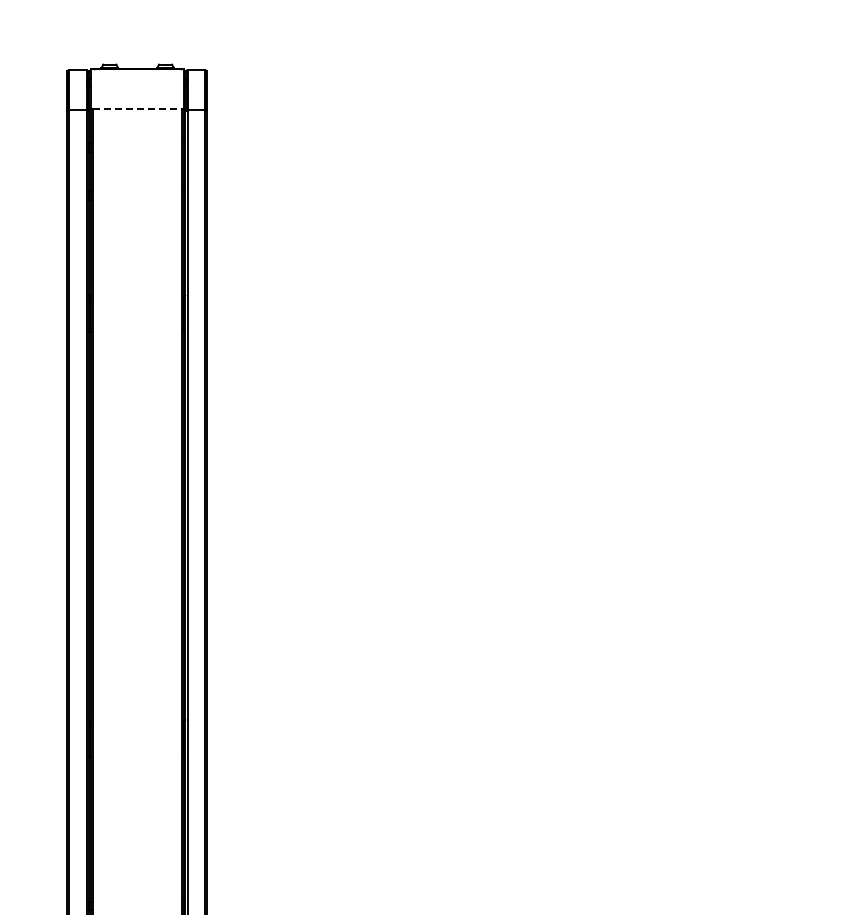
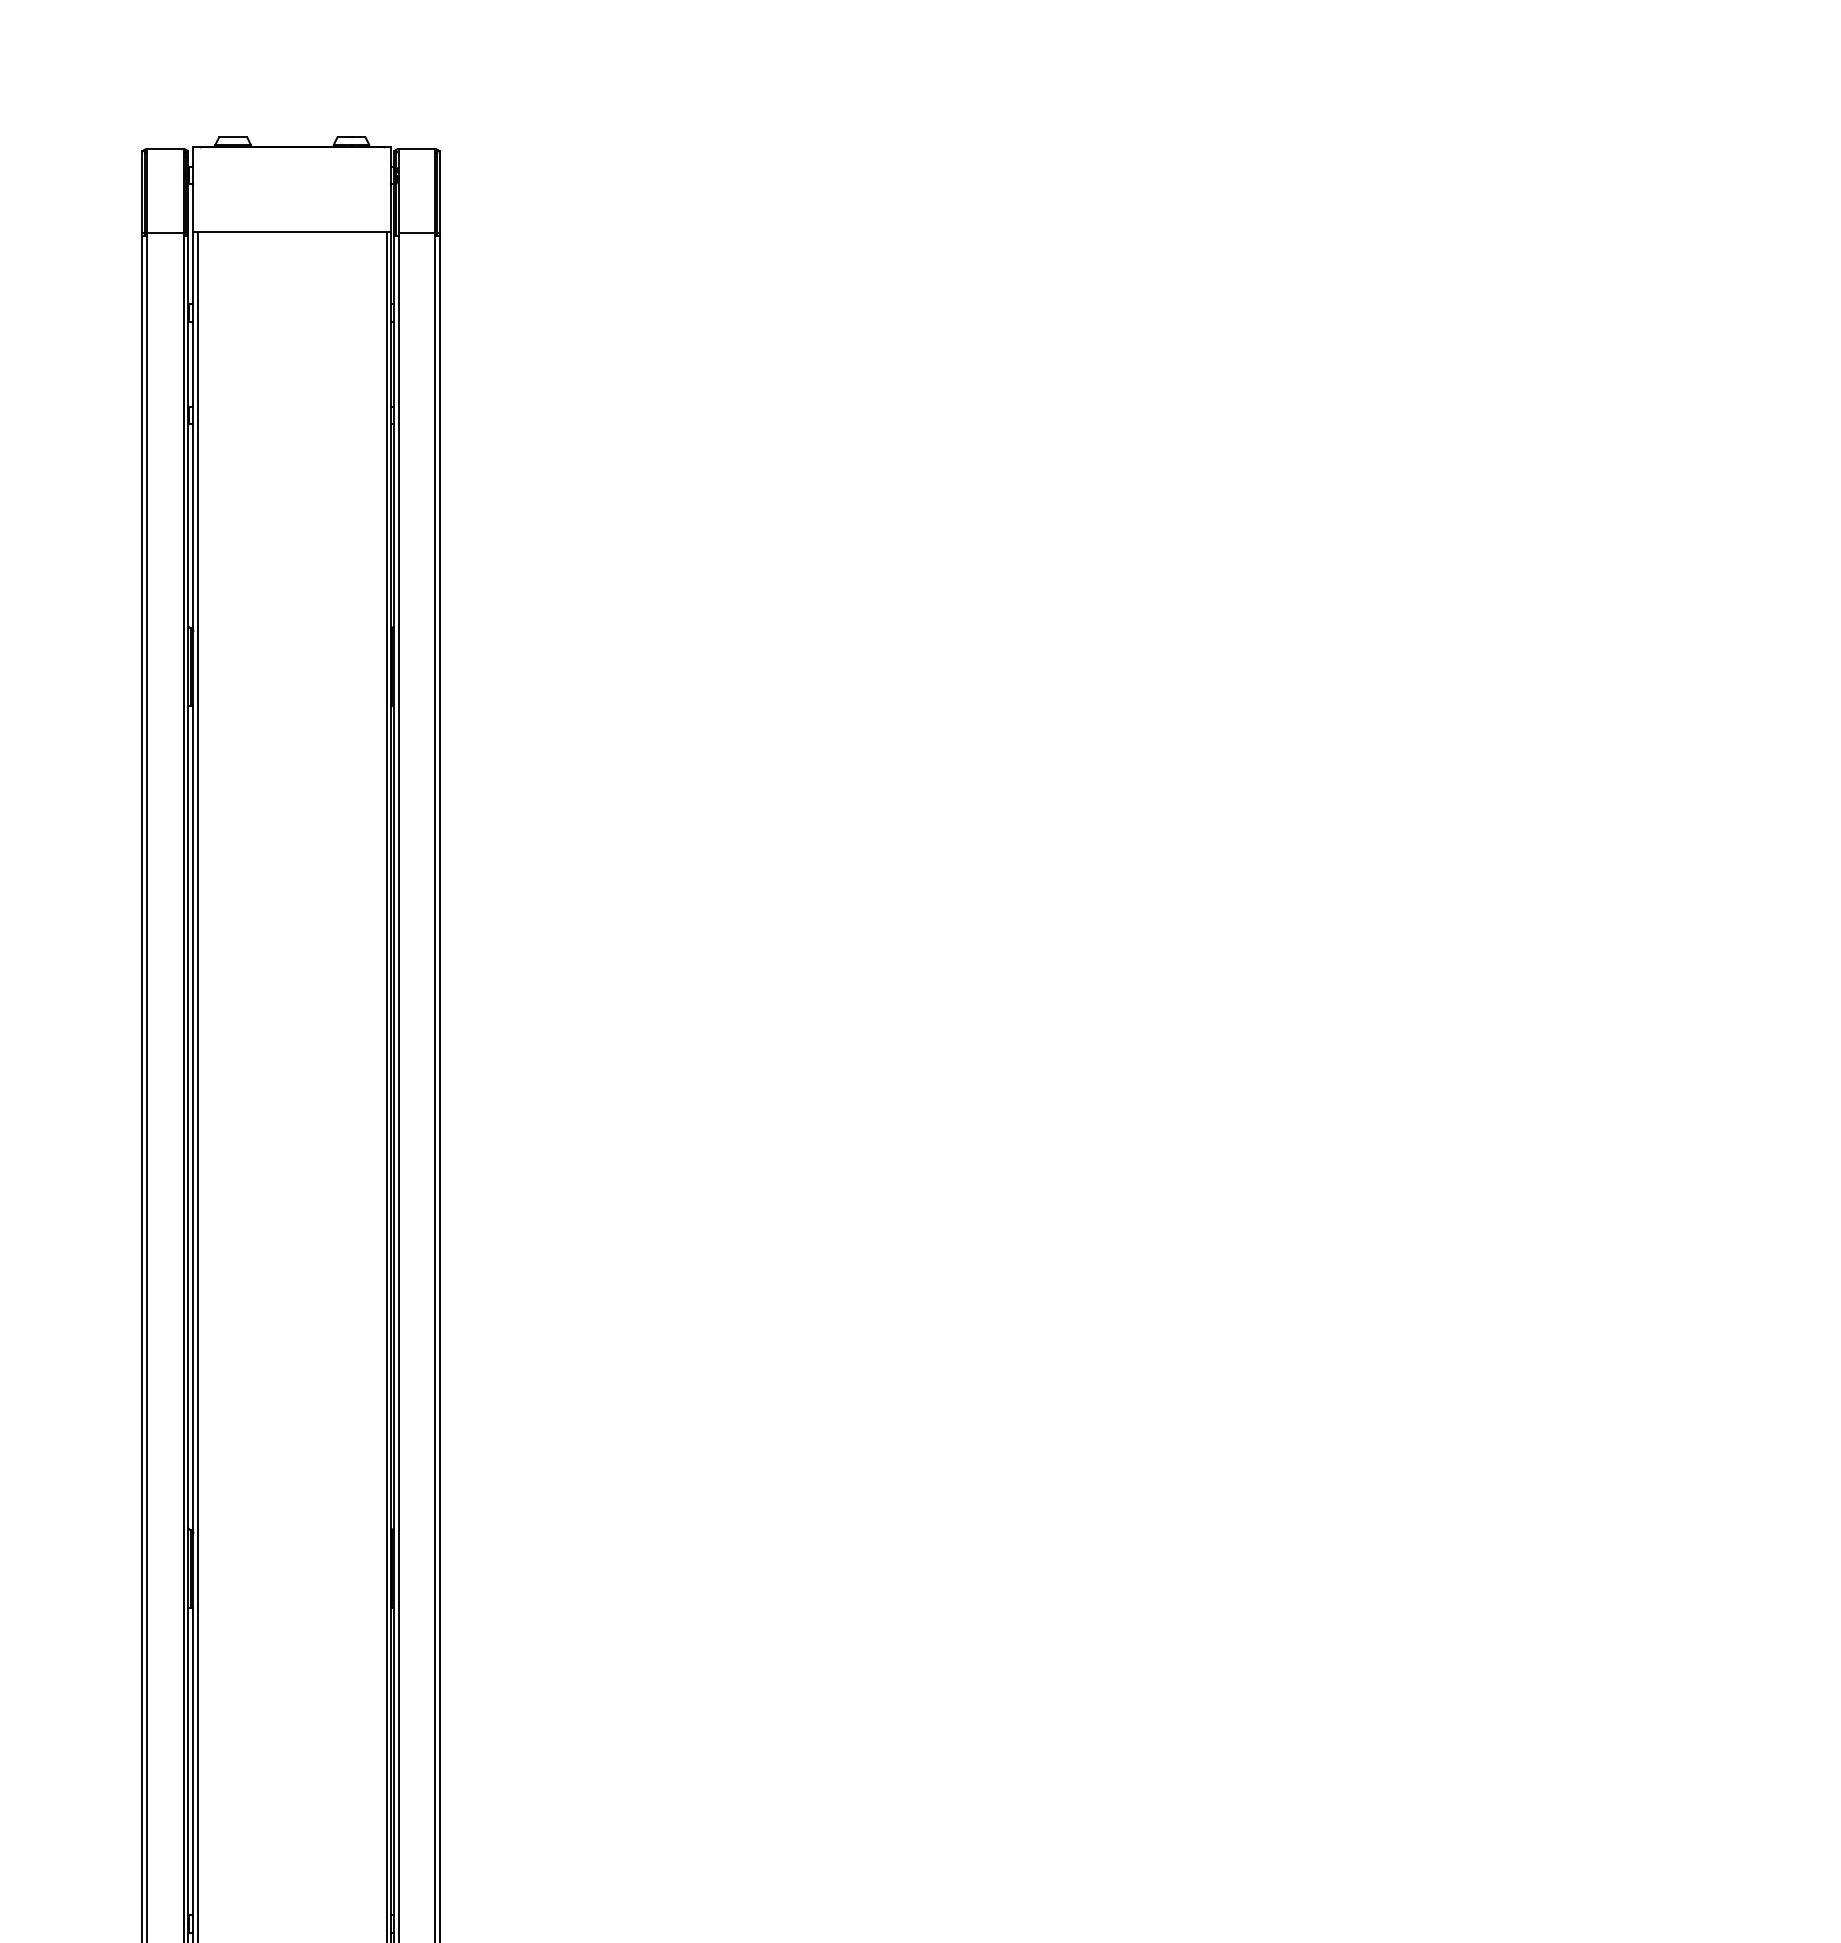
line: (138, 109) -> (294, 232), dashed -> solid

